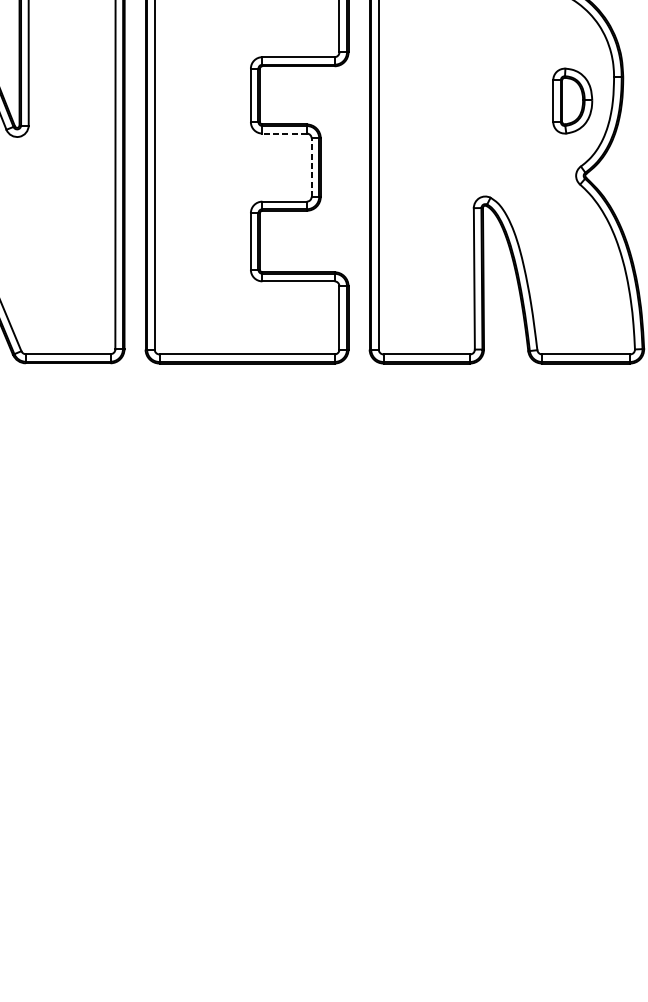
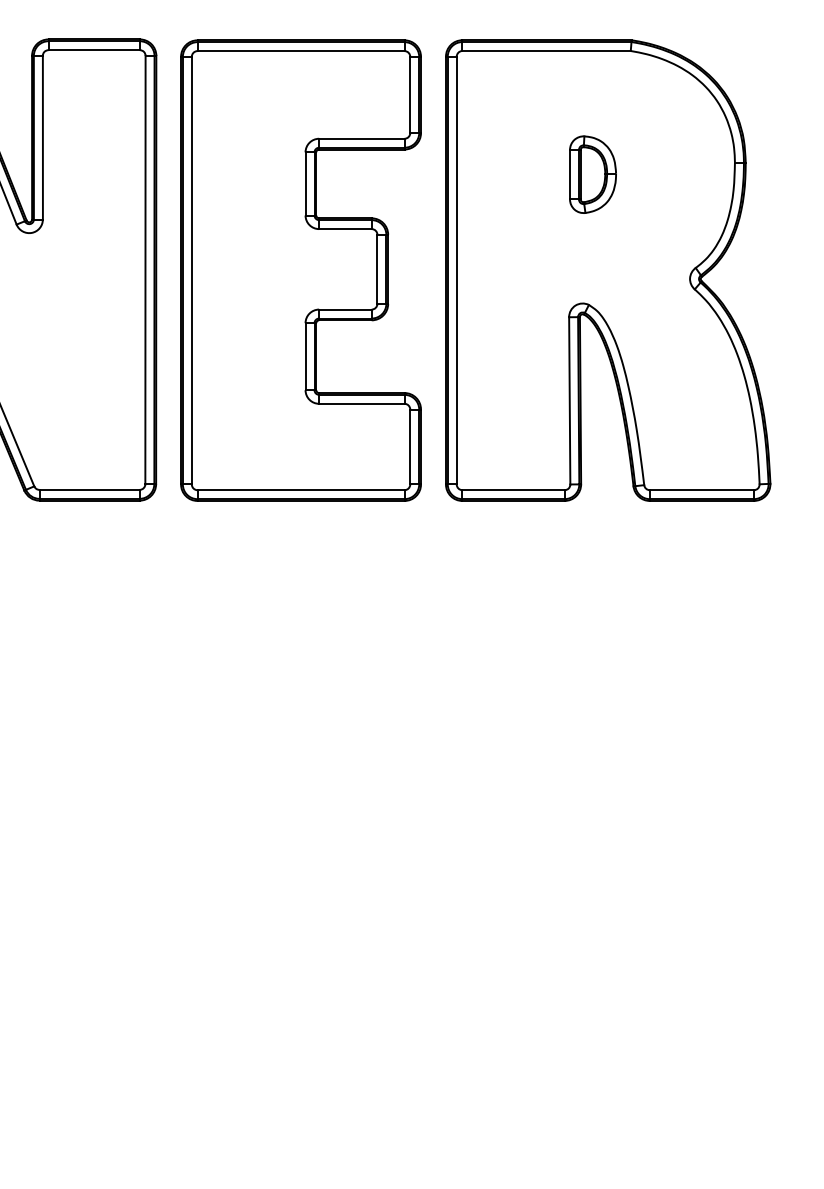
part: (572, 100) -> (592, 174), moved
line: (283, 133) -> (344, 229), dashed -> solid
line: (311, 167) -> (377, 269), dashed -> solid

